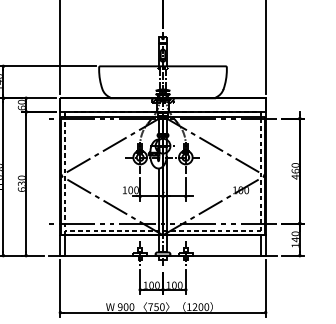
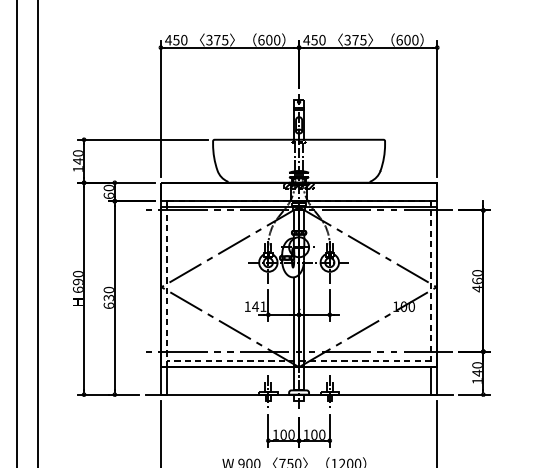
text: (133, 190) -> (259, 306), 100 -> 141

